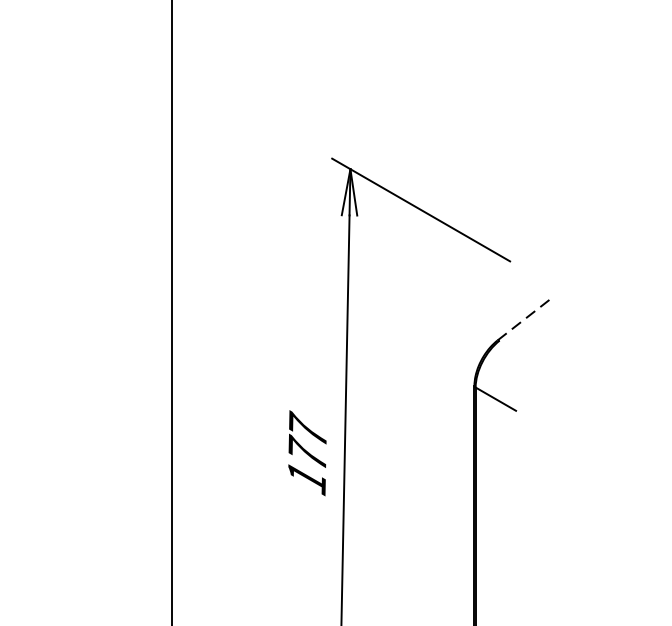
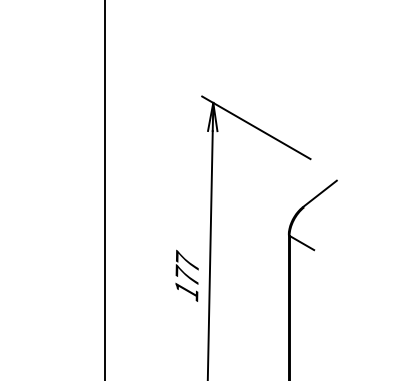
line: (524, 317) -> (319, 193), dashed -> solid

